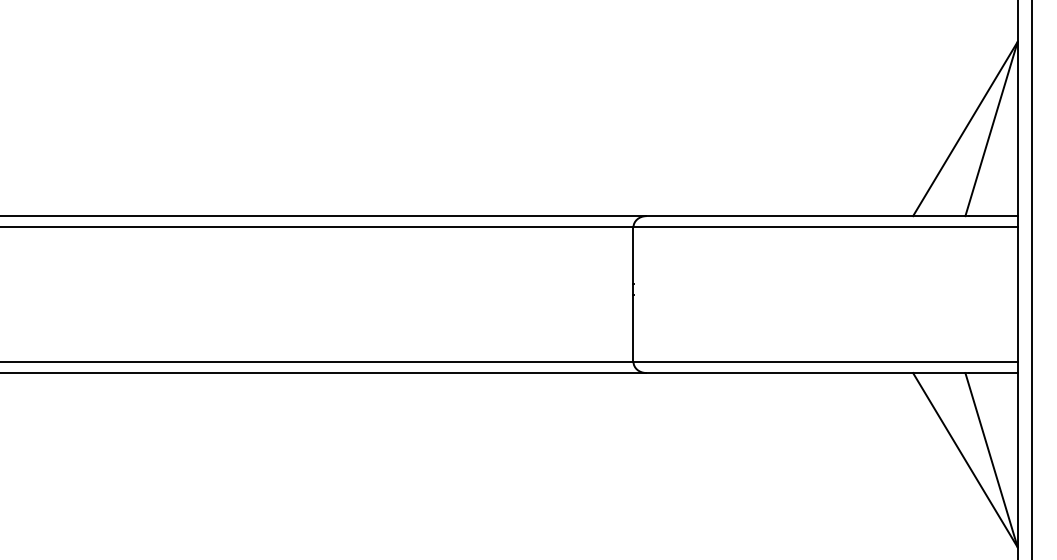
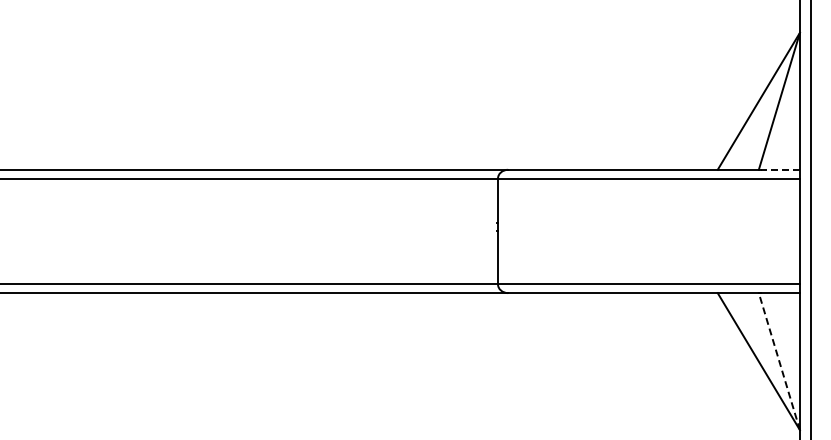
line: (992, 215) -> (780, 169), solid -> dashed
line: (991, 460) -> (779, 361), solid -> dashed

